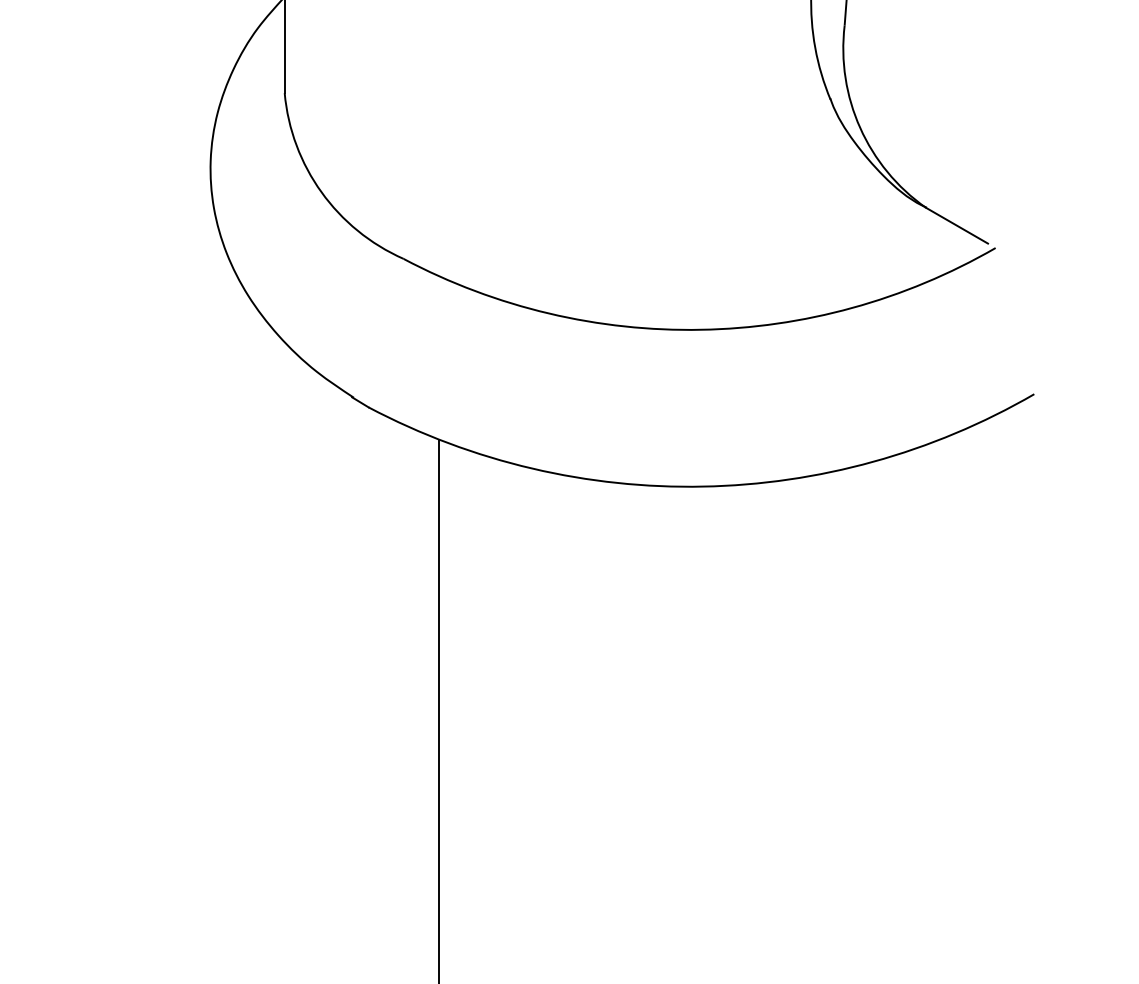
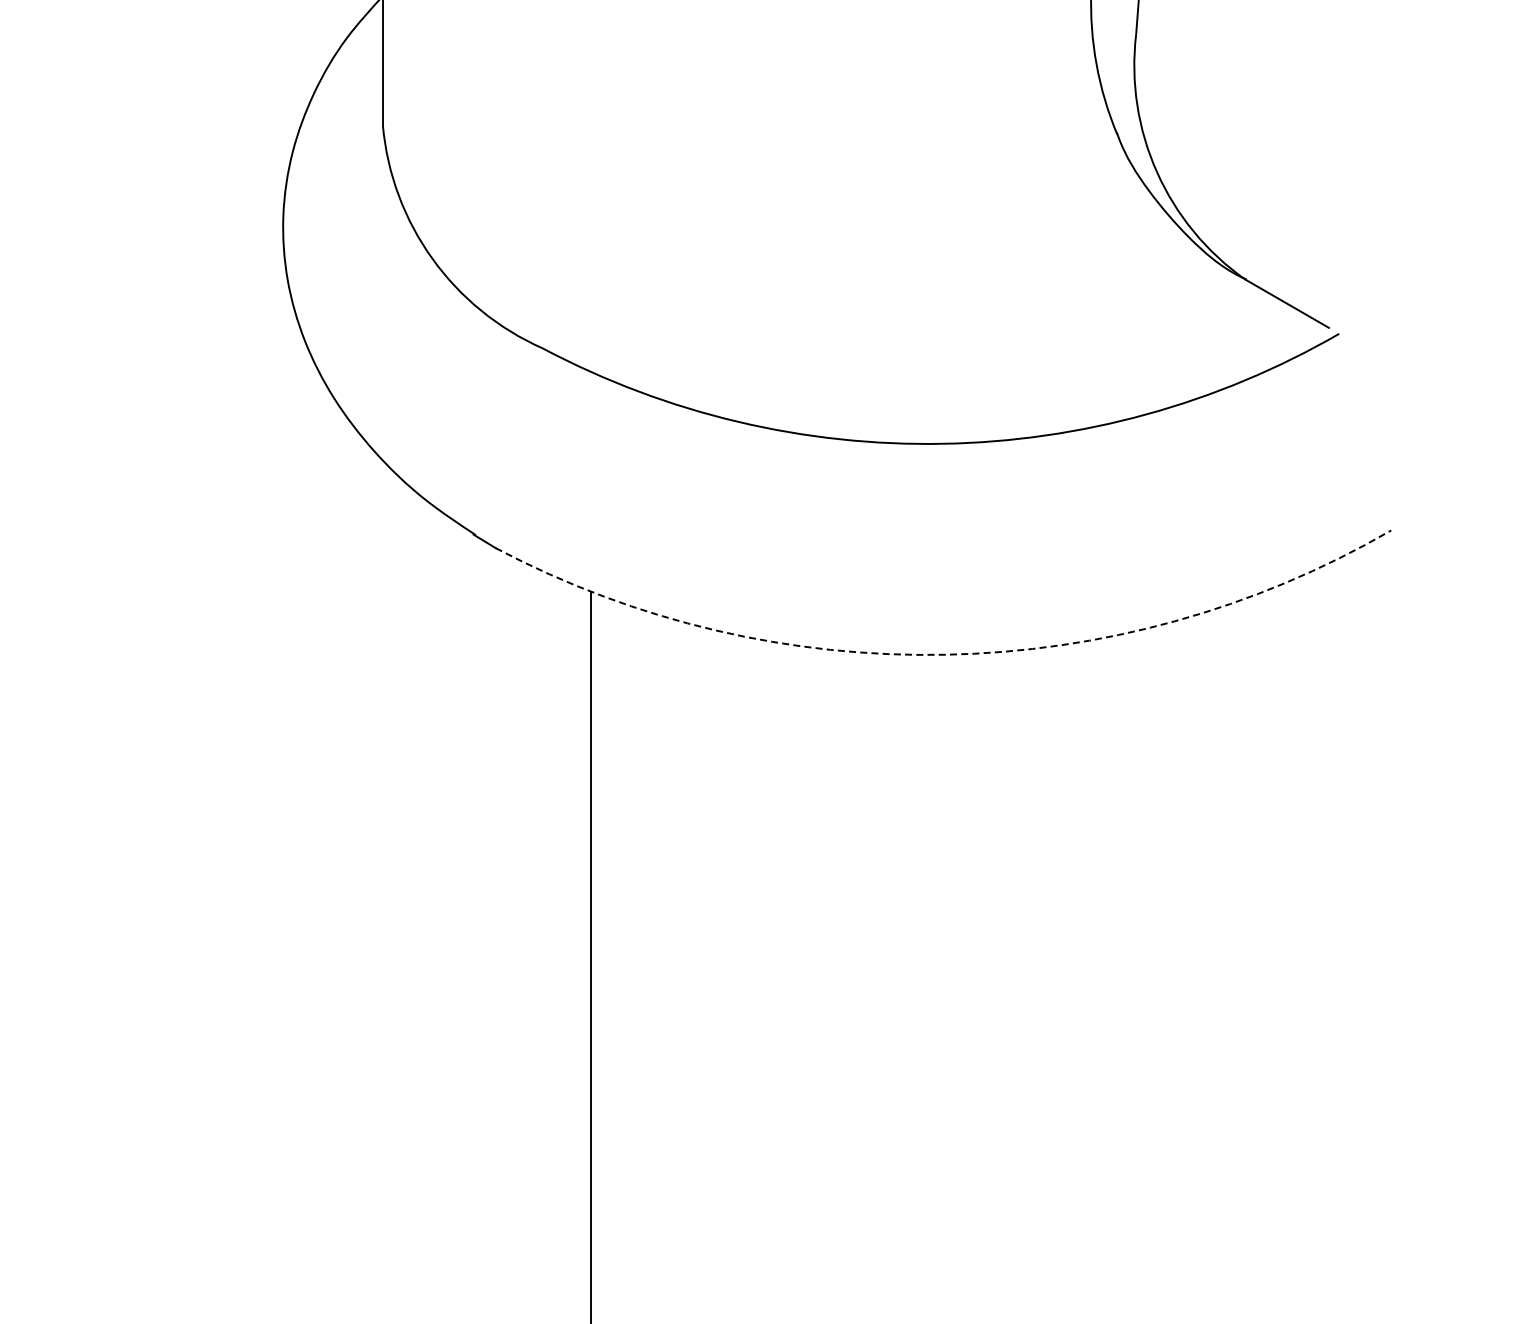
arc: (702, 486) -> (945, 654), solid -> dashed

